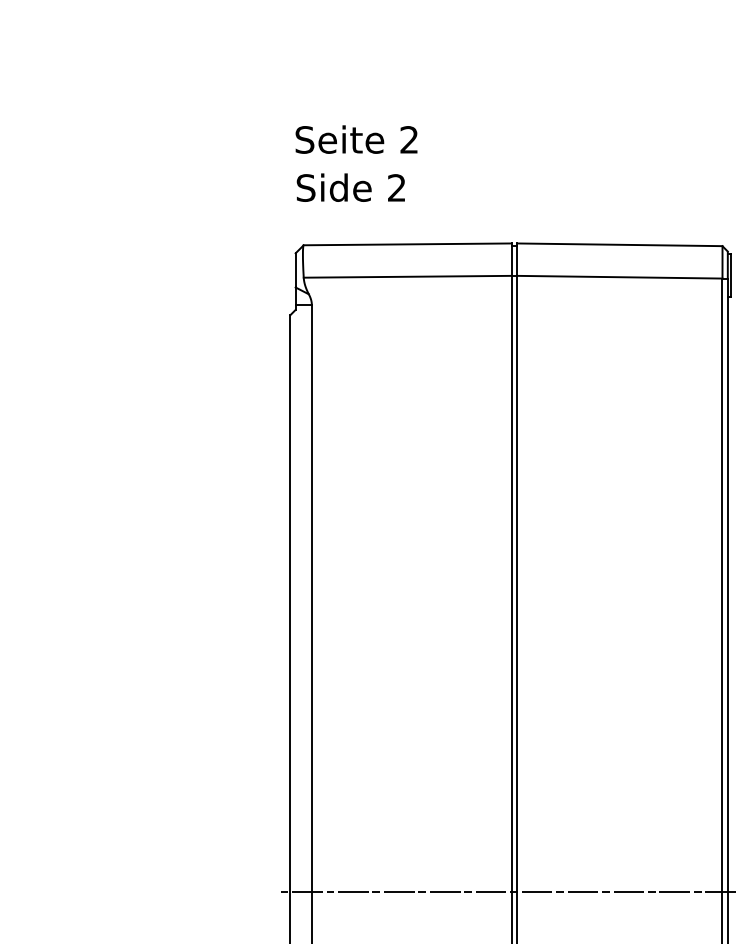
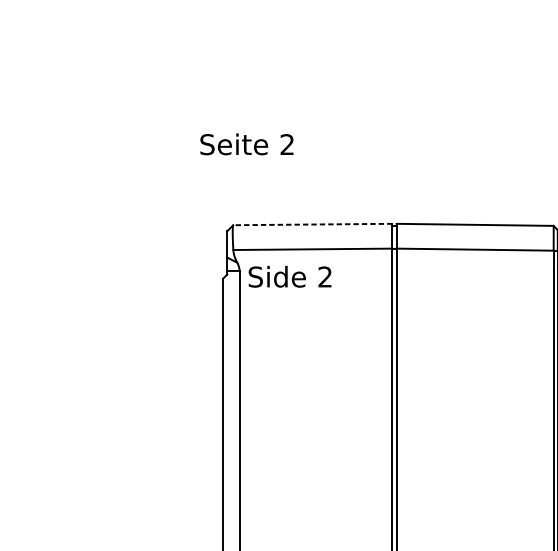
text: (356, 139) -> (246, 144), moved
text: (350, 187) -> (289, 276), moved
line: (407, 244) -> (312, 224), solid -> dashed

